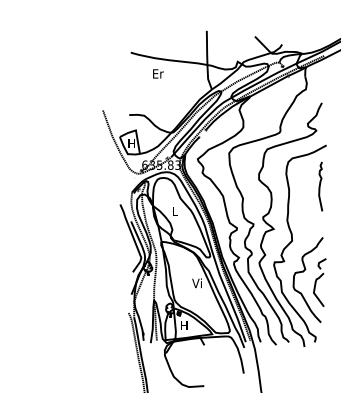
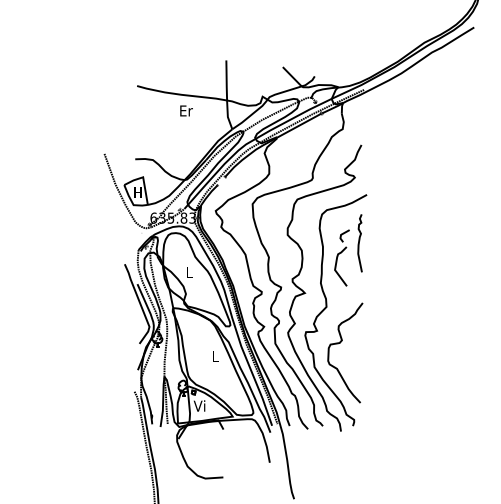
text: (158, 73) -> (186, 110), moved
part: (319, 282) -> (341, 257), moved
text: (196, 283) -> (214, 356), Vi -> L
text: (183, 324) -> (199, 405), H -> Vi

